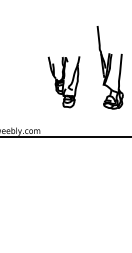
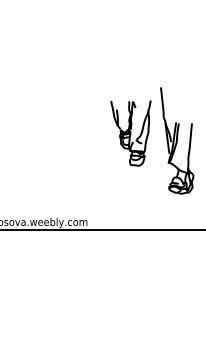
part: (63, 82) -> (130, 133), moved

